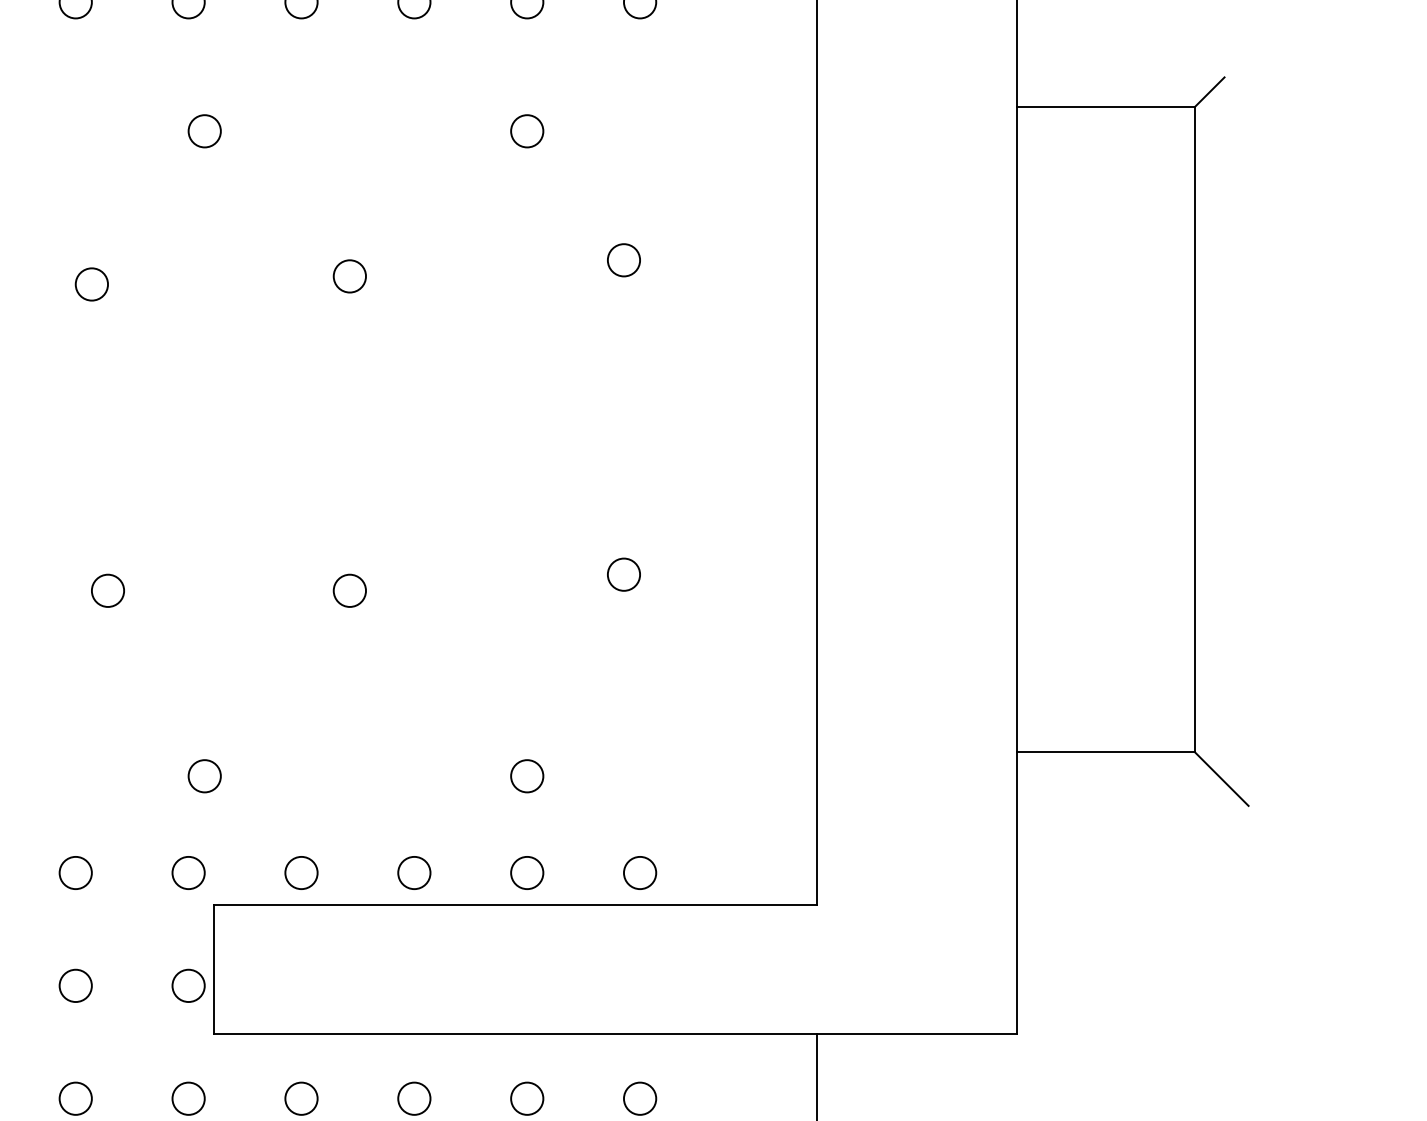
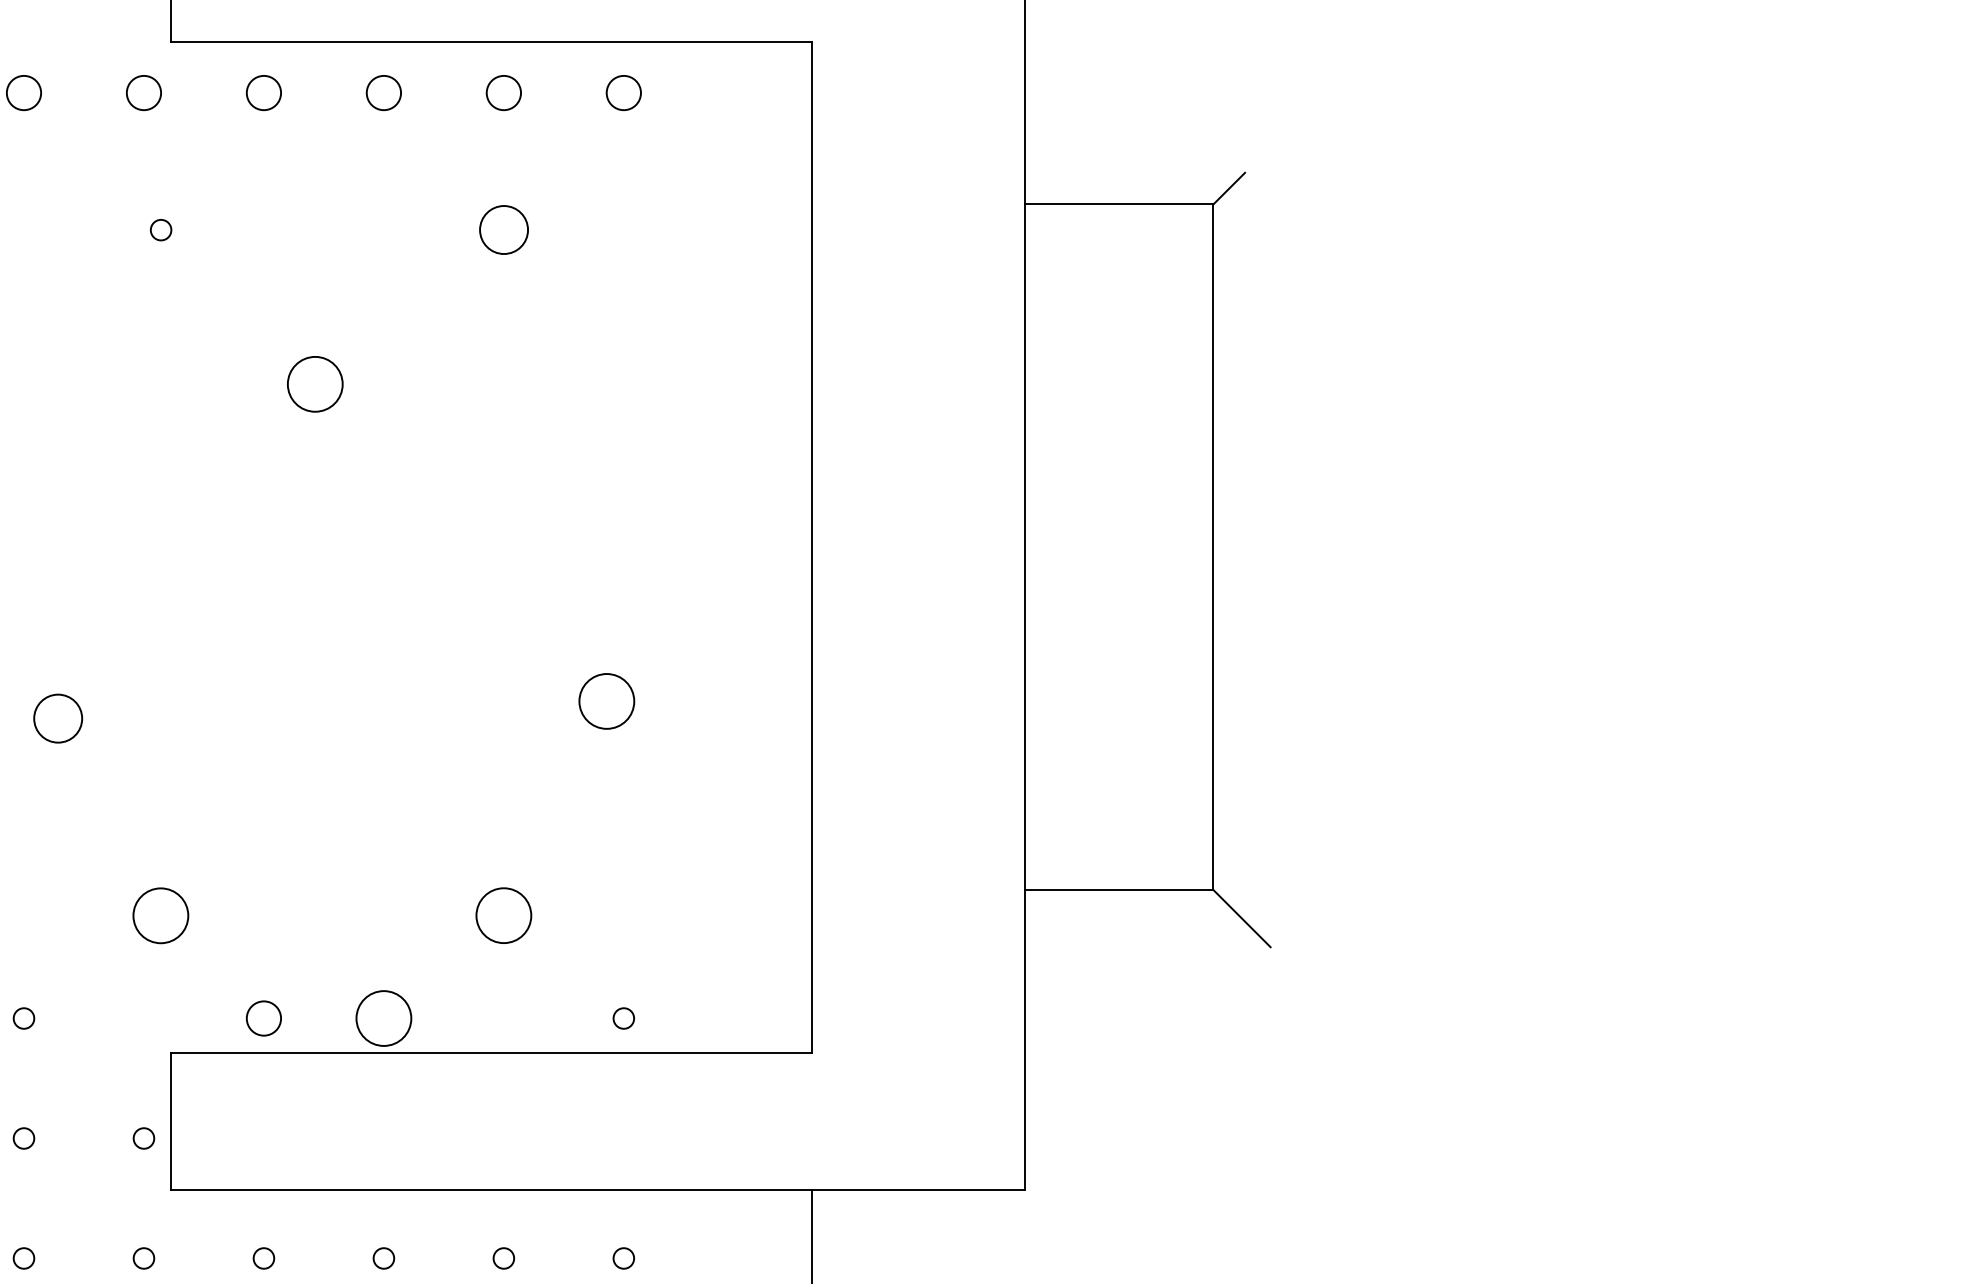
circle: (204, 131) -> (160, 230), size x0.6
circle: (526, 131) -> (503, 230), size x1.4
circle: (623, 260) -> (606, 367), removed
circle: (350, 276) -> (315, 384), size x1.6
circle: (92, 284) -> (41, 392), removed
circle: (623, 574) -> (606, 701), size x1.6
circle: (108, 590) -> (58, 718), size x1.4
circle: (350, 590) -> (315, 718), removed
circle: (205, 776) -> (161, 915), size x1.6
circle: (526, 776) -> (503, 915), size x1.6
circle: (75, 872) -> (23, 1018), size x0.6
circle: (188, 872) -> (143, 1018), removed
circle: (413, 872) -> (383, 1018), size x1.6
circle: (526, 872) -> (503, 1018), removed
circle: (639, 872) -> (623, 1018), size x0.6
circle: (75, 985) -> (23, 1138), size x0.6
circle: (188, 985) -> (143, 1138), size x0.6
circle: (75, 1098) -> (23, 1258), size x0.6
circle: (188, 1098) -> (143, 1258), size x0.6
circle: (301, 1098) -> (263, 1258), size x0.6
circle: (413, 1098) -> (383, 1258), size x0.6
circle: (526, 1098) -> (503, 1258), size x0.6
circle: (639, 1098) -> (623, 1258), size x0.6

